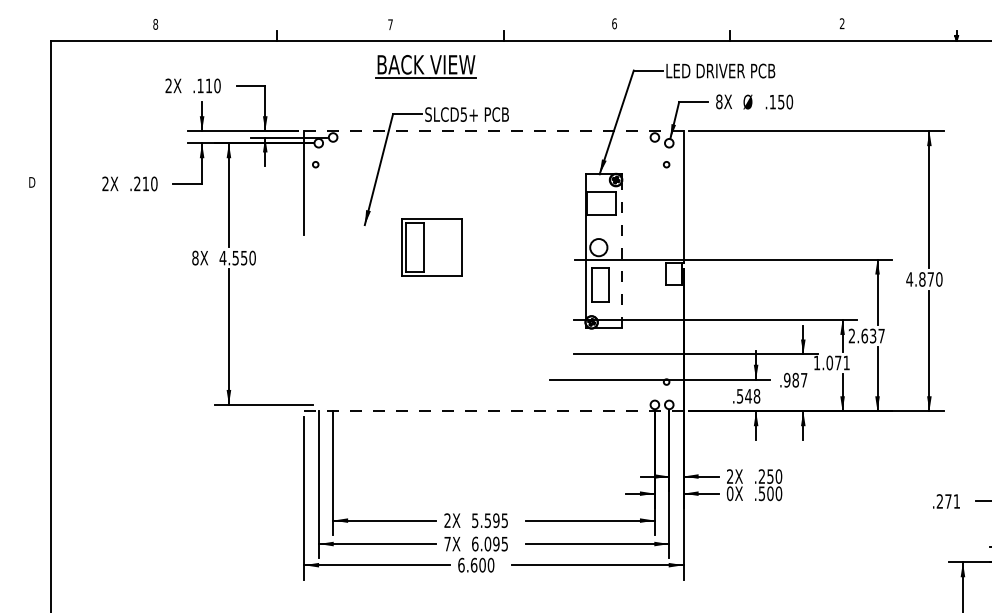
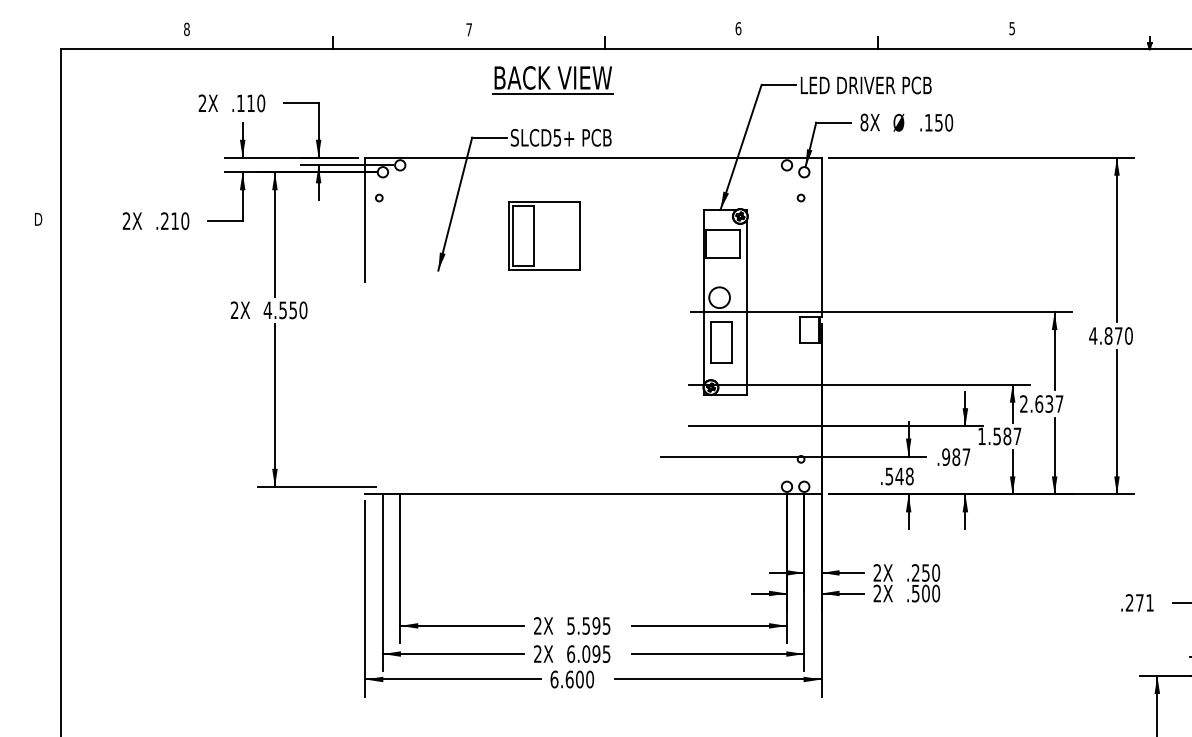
text: (841, 23) -> (1011, 28), 2 -> 5
part: (425, 66) -> (552, 79), moved
line: (493, 131) -> (592, 158), dashed -> solid
part: (431, 247) -> (543, 236), moved
line: (621, 255) -> (746, 307), dashed -> solid
text: (195, 257) -> (234, 309), 8X -> 2X
text: (837, 362) -> (1006, 435), 1.071 -> 1.587
line: (493, 411) -> (592, 494), dashed -> solid
text: (729, 493) -> (876, 593), 0X -> 2X
text: (447, 543) -> (537, 653), 7X -> 2X

